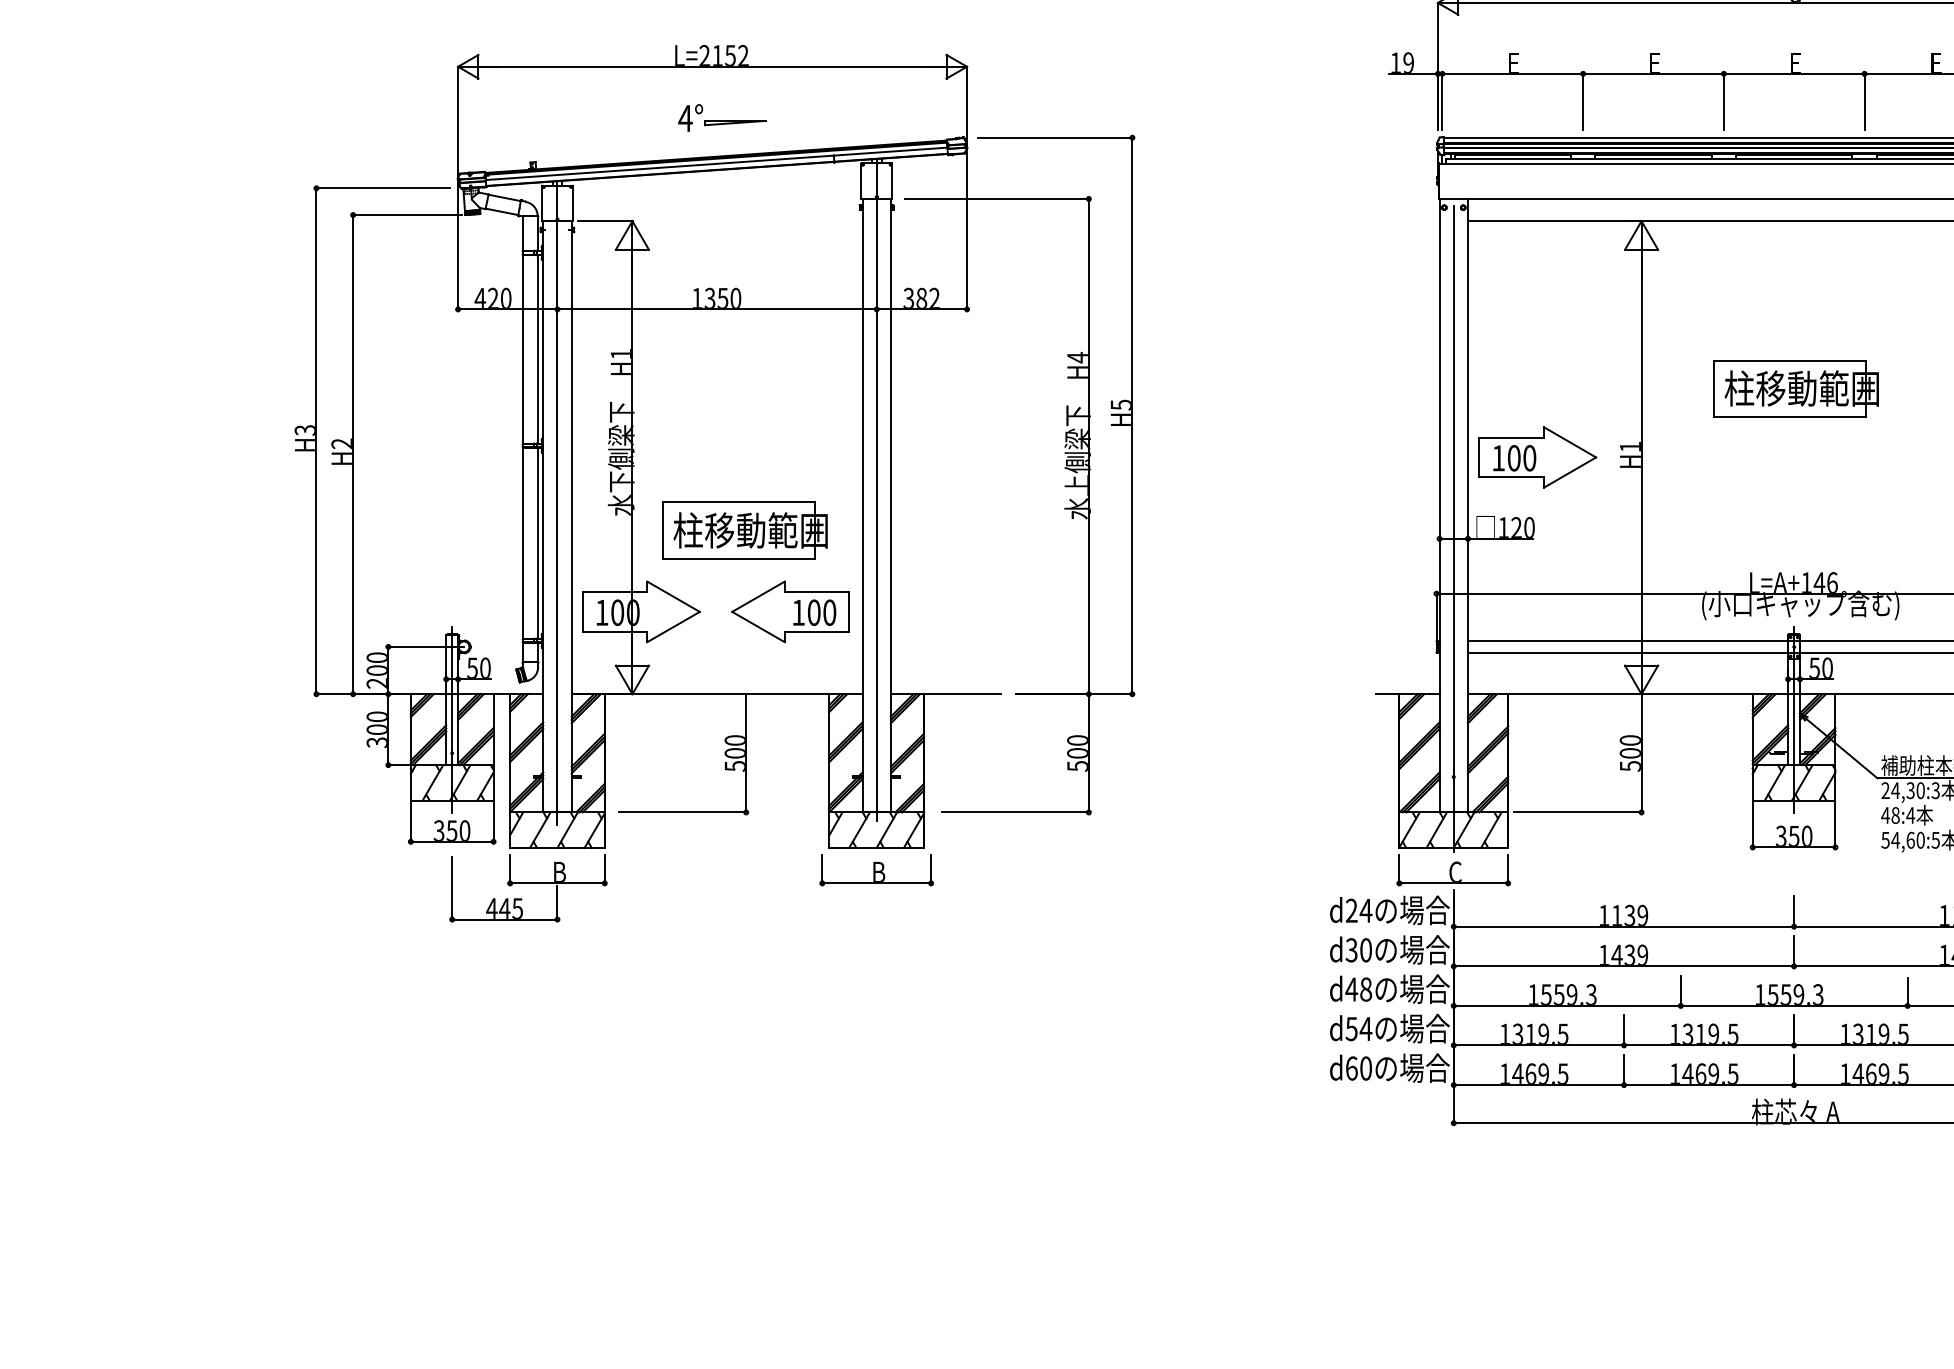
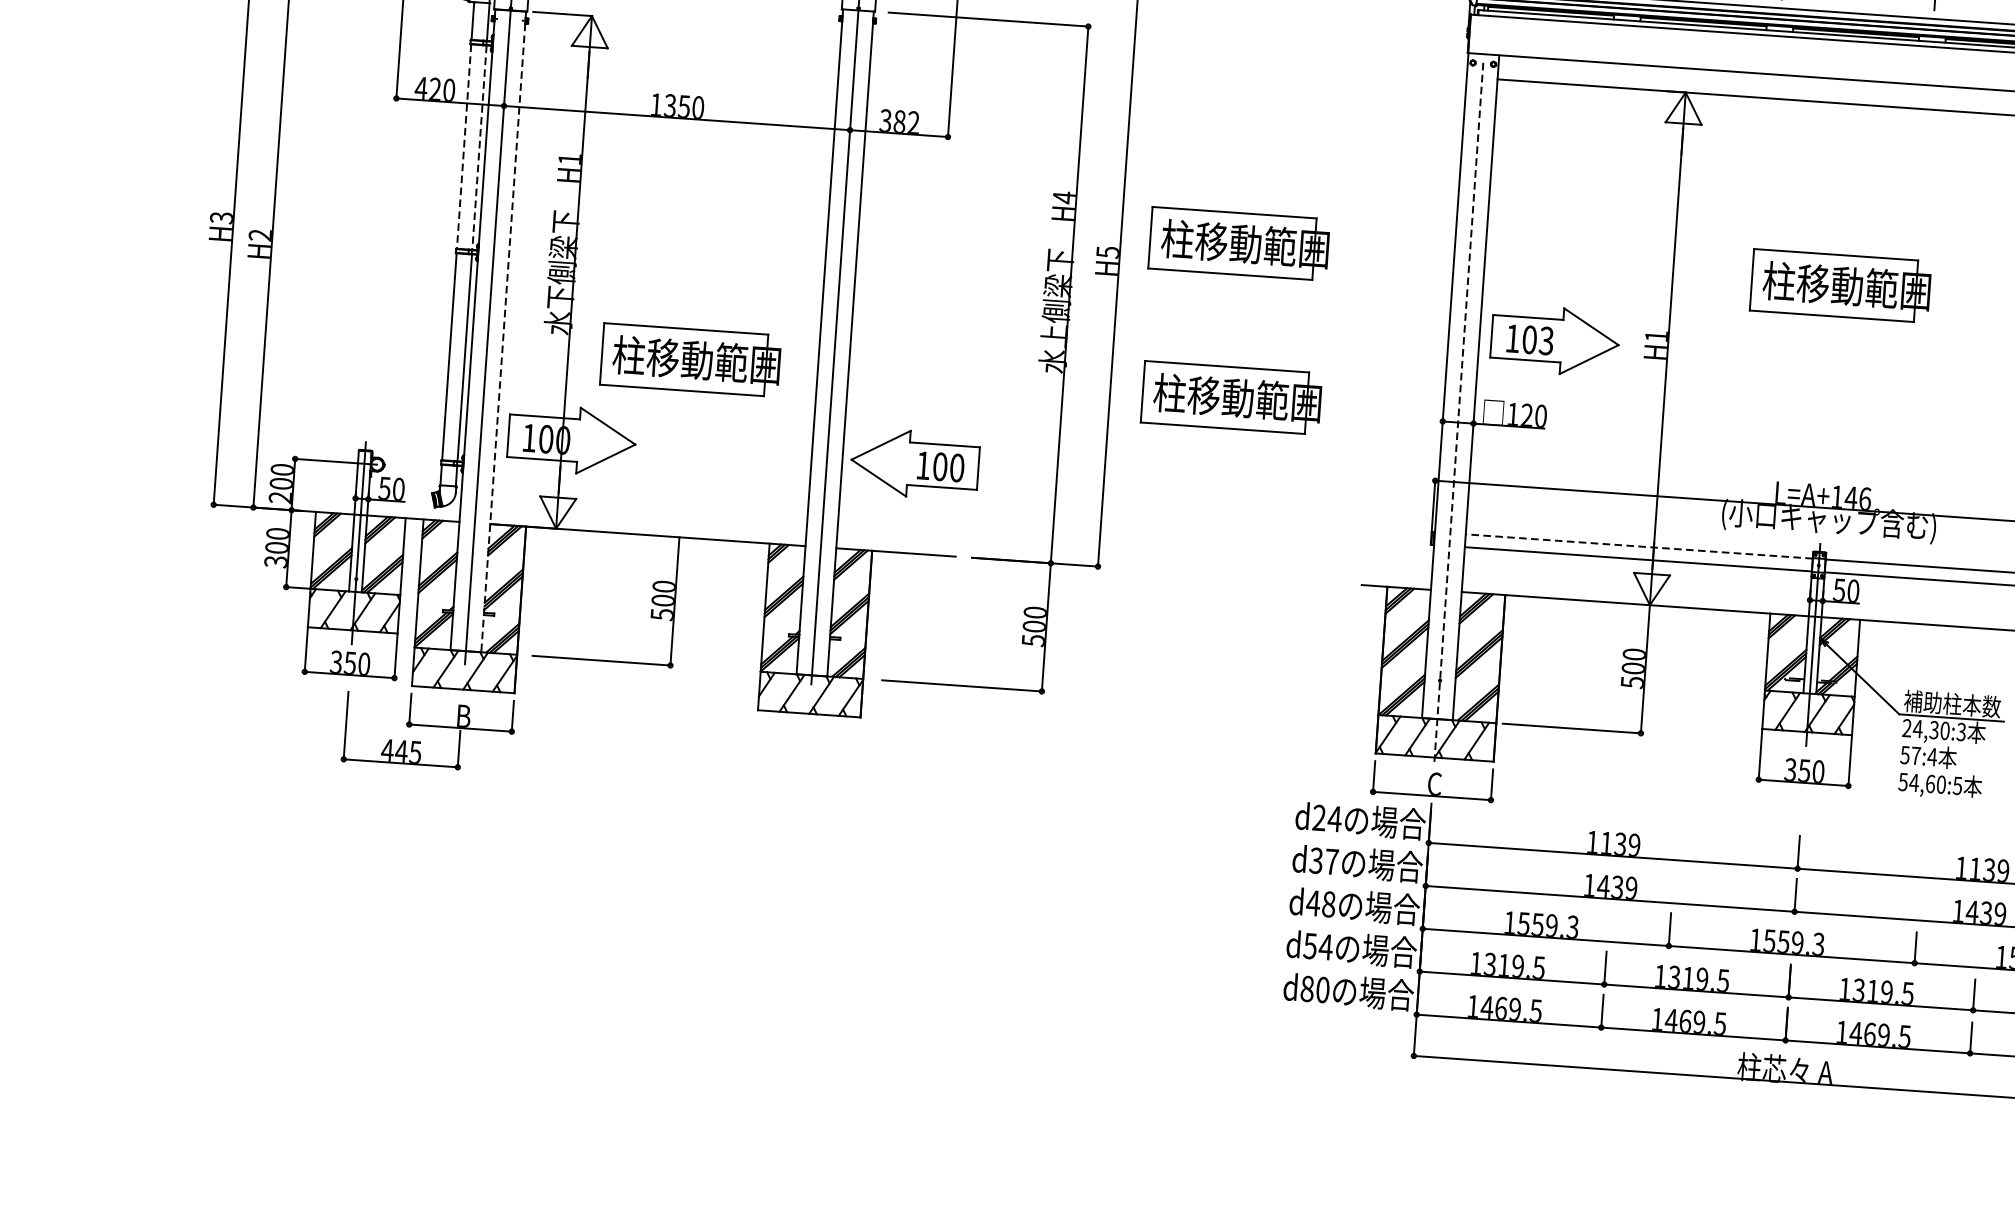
line: (523, 349) -> (464, 146), solid -> dashed
line: (537, 349) -> (479, 147), solid -> dashed
part: (1240, 388) -> (1238, 243), added
text: (1529, 458) -> (1546, 341), 100 -> 103
line: (571, 516) -> (503, 331), solid -> dashed
line: (1453, 529) -> (1458, 412), solid -> dashed
part: (1243, 530) -> (1230, 397), added
part: (790, 611) -> (914, 463), moved
line: (1627, 640) -> (1638, 545), solid -> dashed
text: (1890, 815) -> (1910, 755), 48:4 -> 57:4
part: (876, 870) -> (807, 738), removed
text: (1366, 950) -> (1332, 862), d30 -> d37
text: (1351, 1068) -> (1307, 988), d60 -> d80

